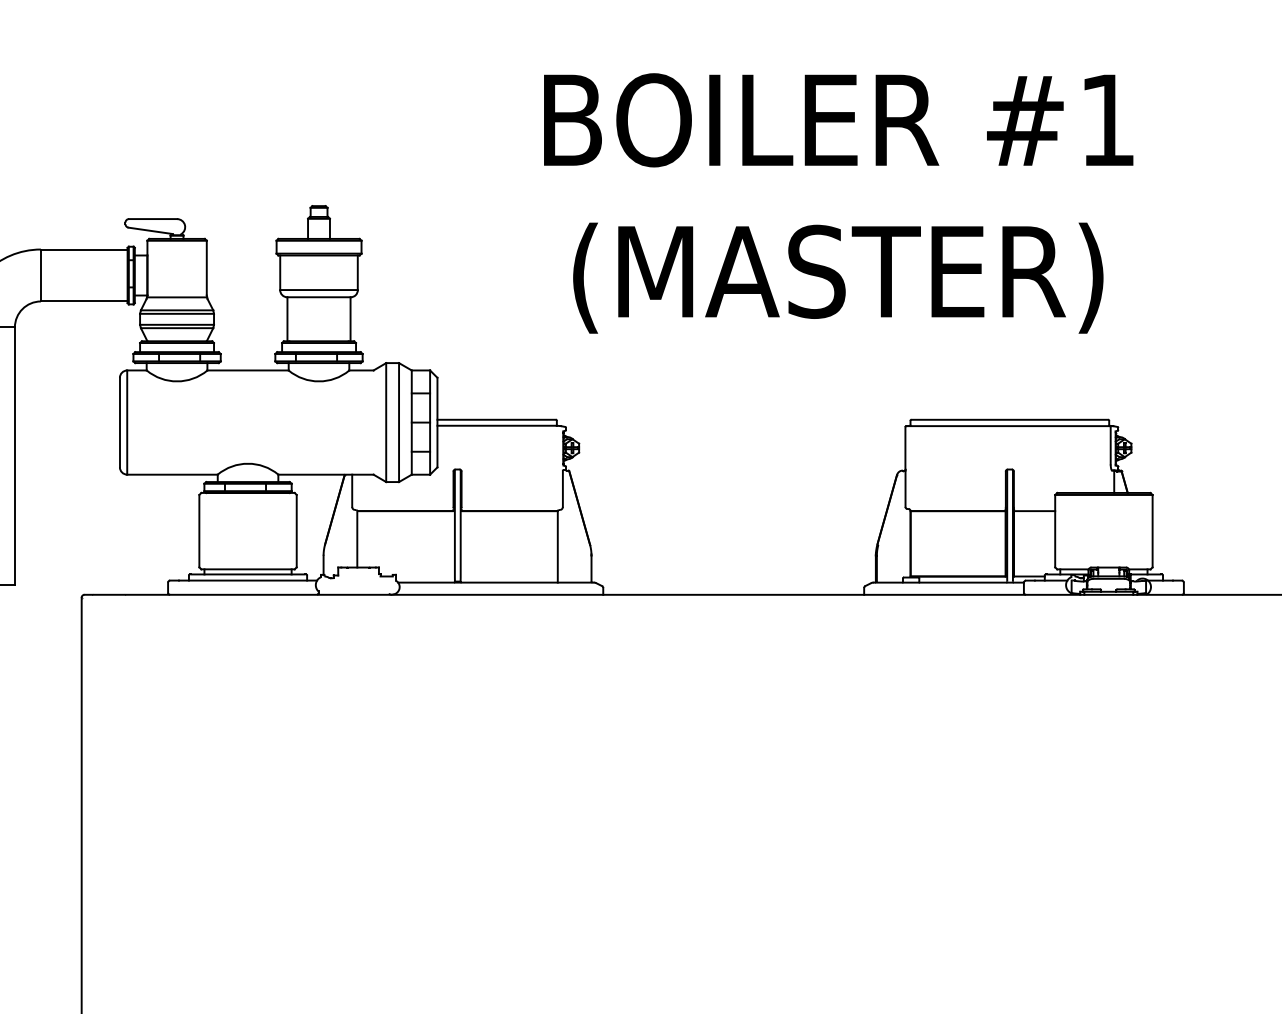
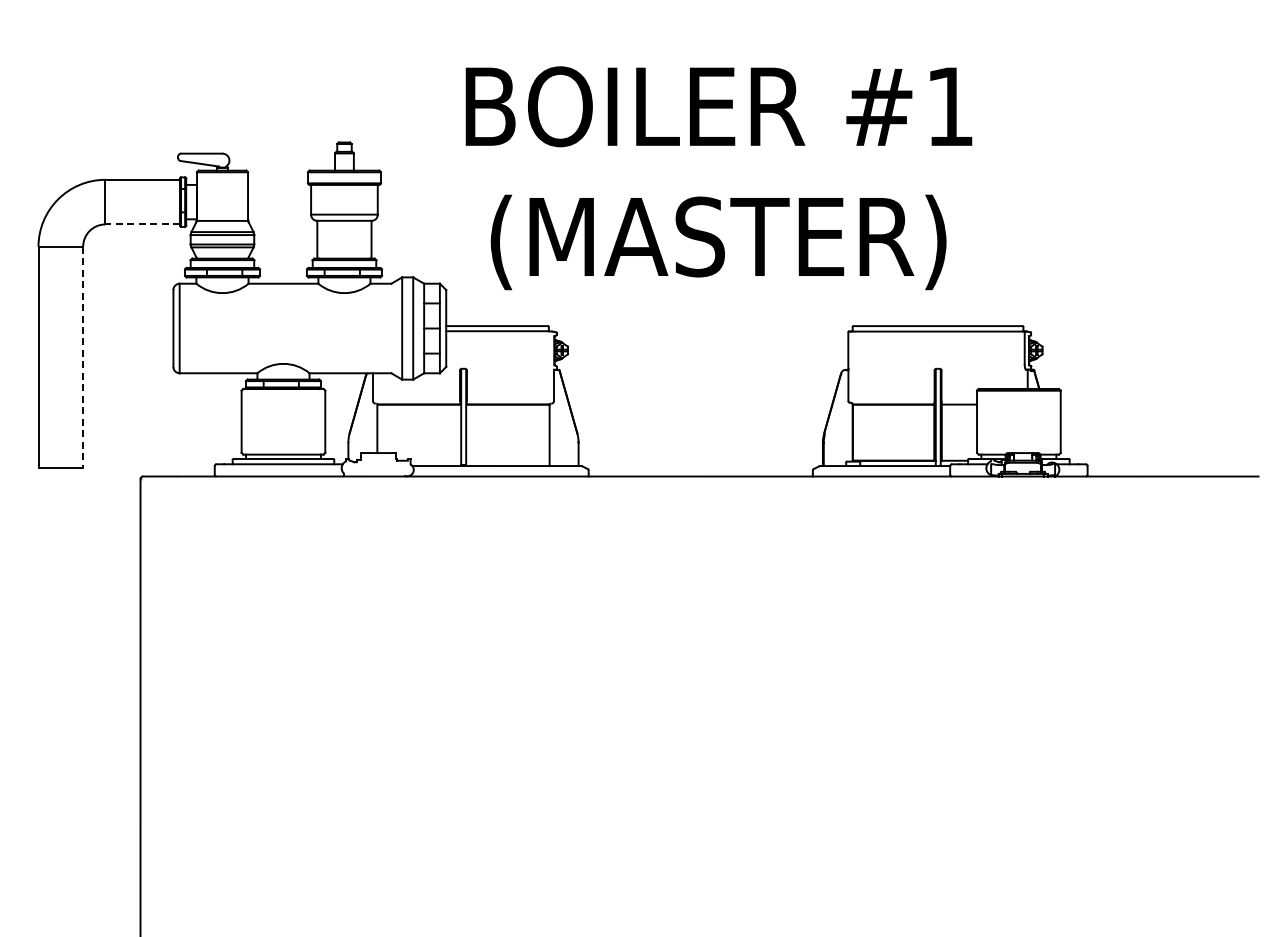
text: (838, 203) -> (718, 178), moved
line: (83, 301) -> (142, 224), solid -> dashed
line: (15, 456) -> (83, 357), solid -> dashed

